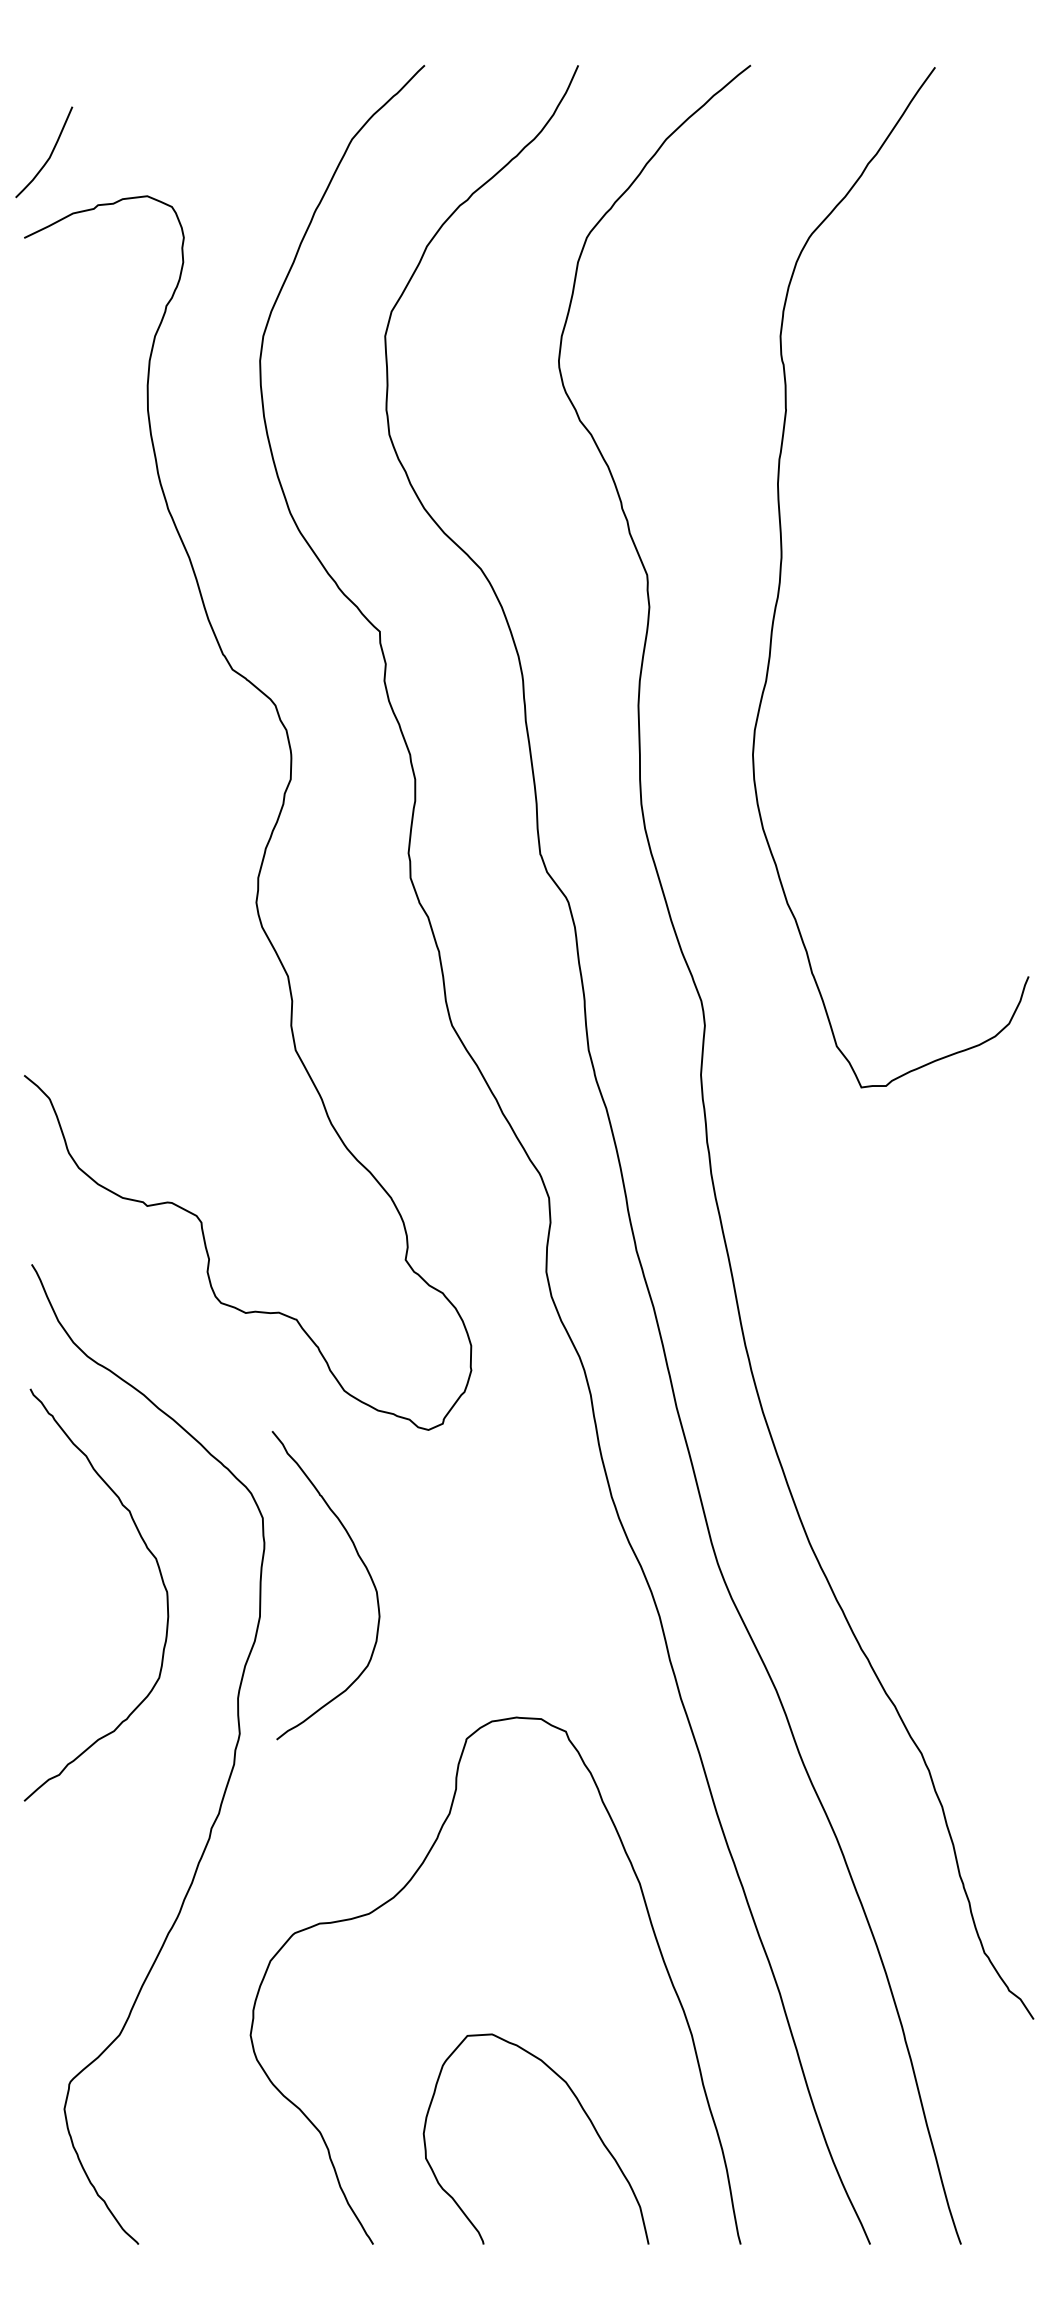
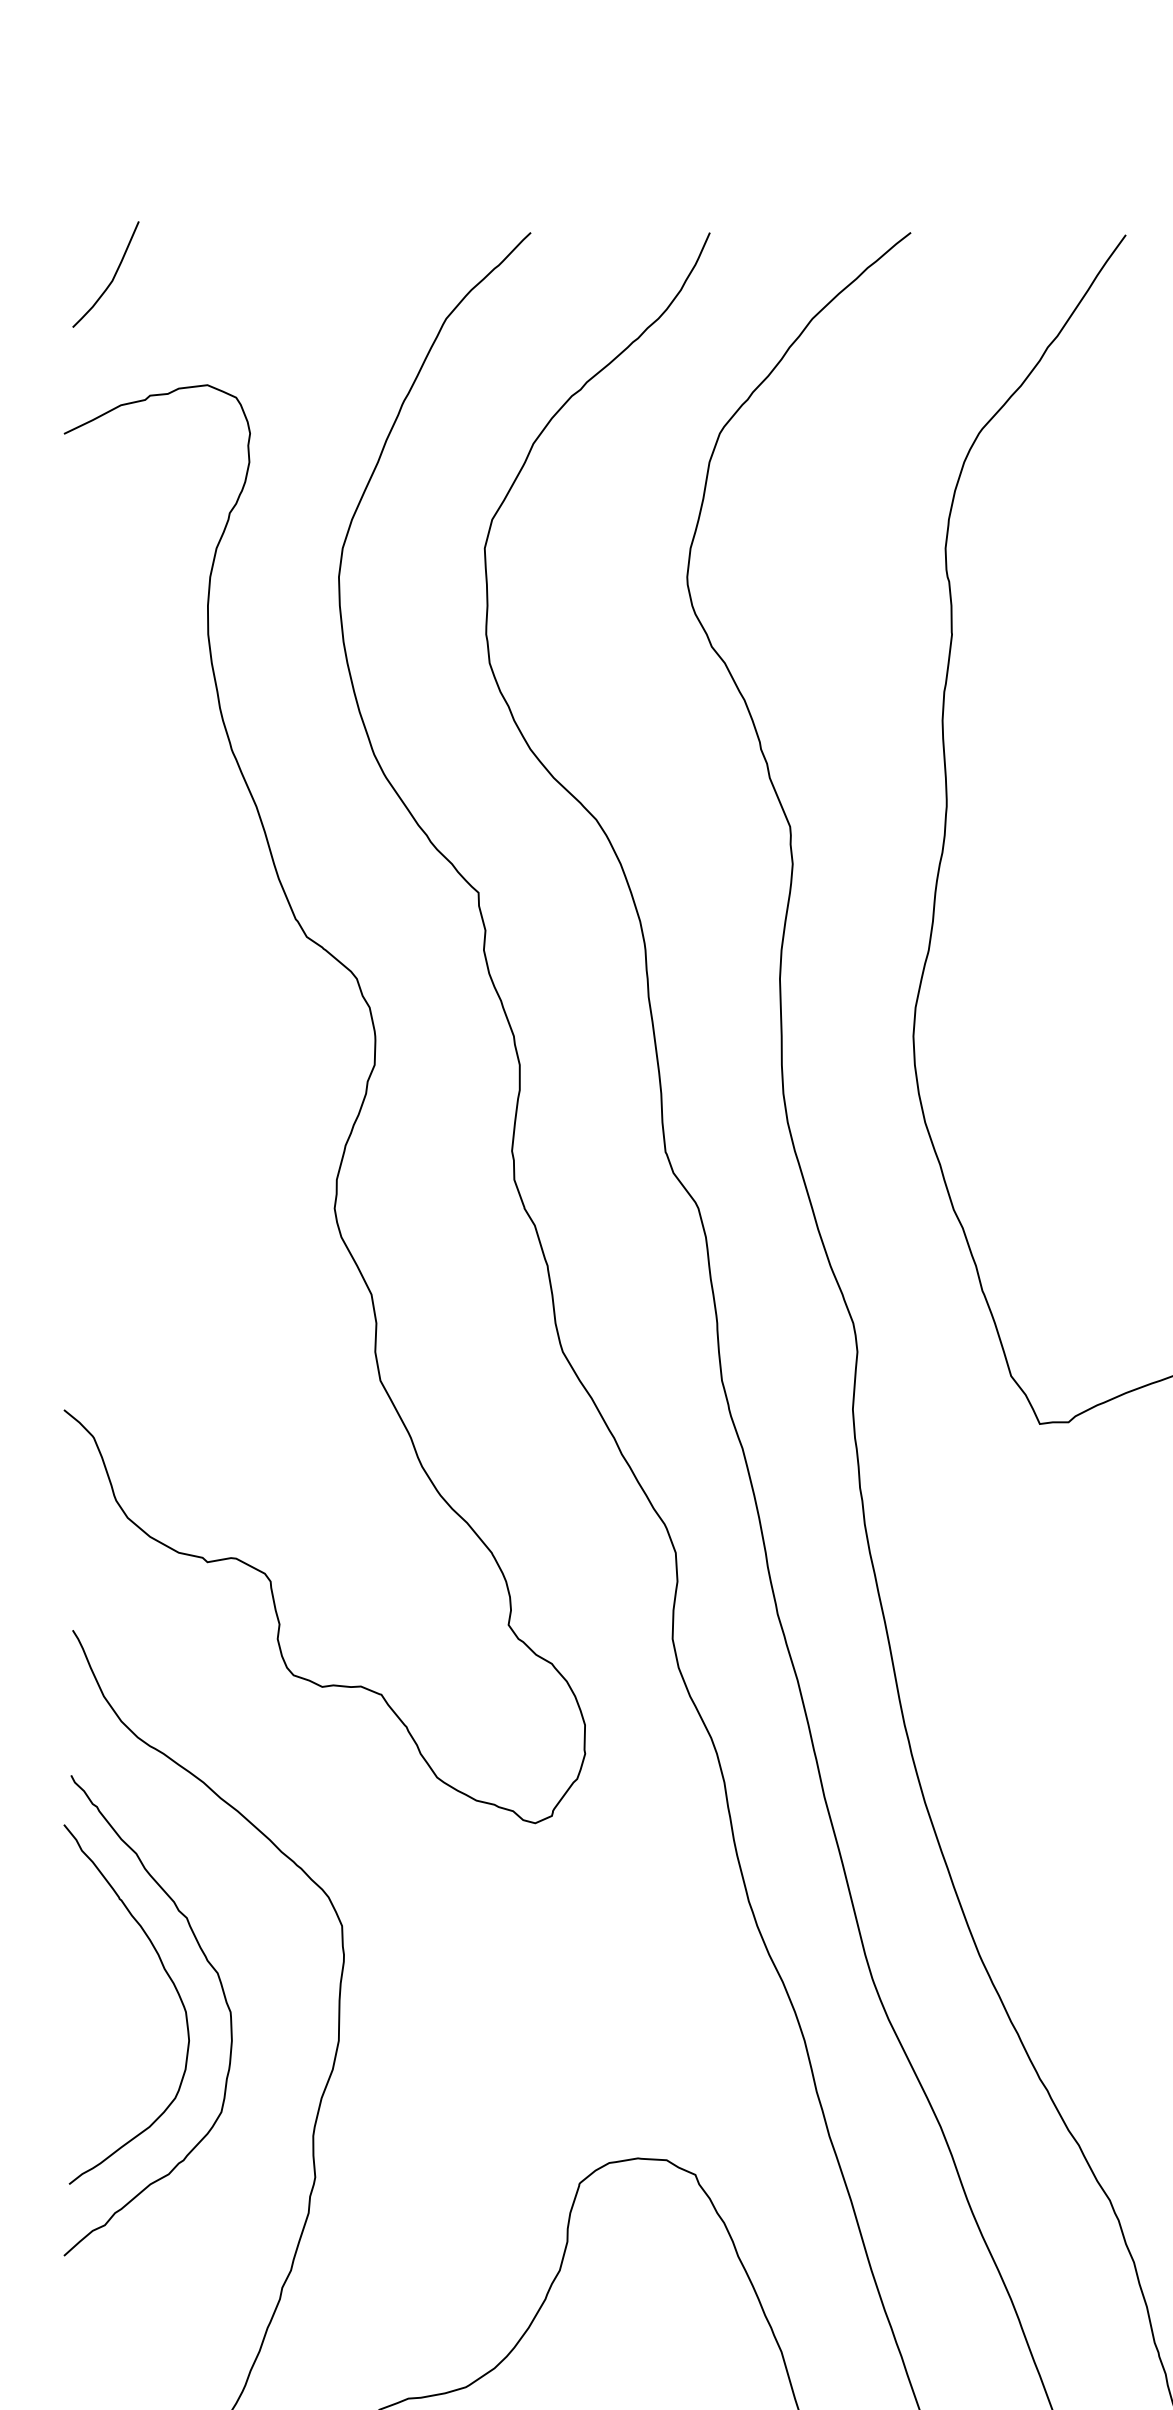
curve: (49, 155) -> (112, 278), moved
curve: (360, 1560) -> (166, 1975), moved

